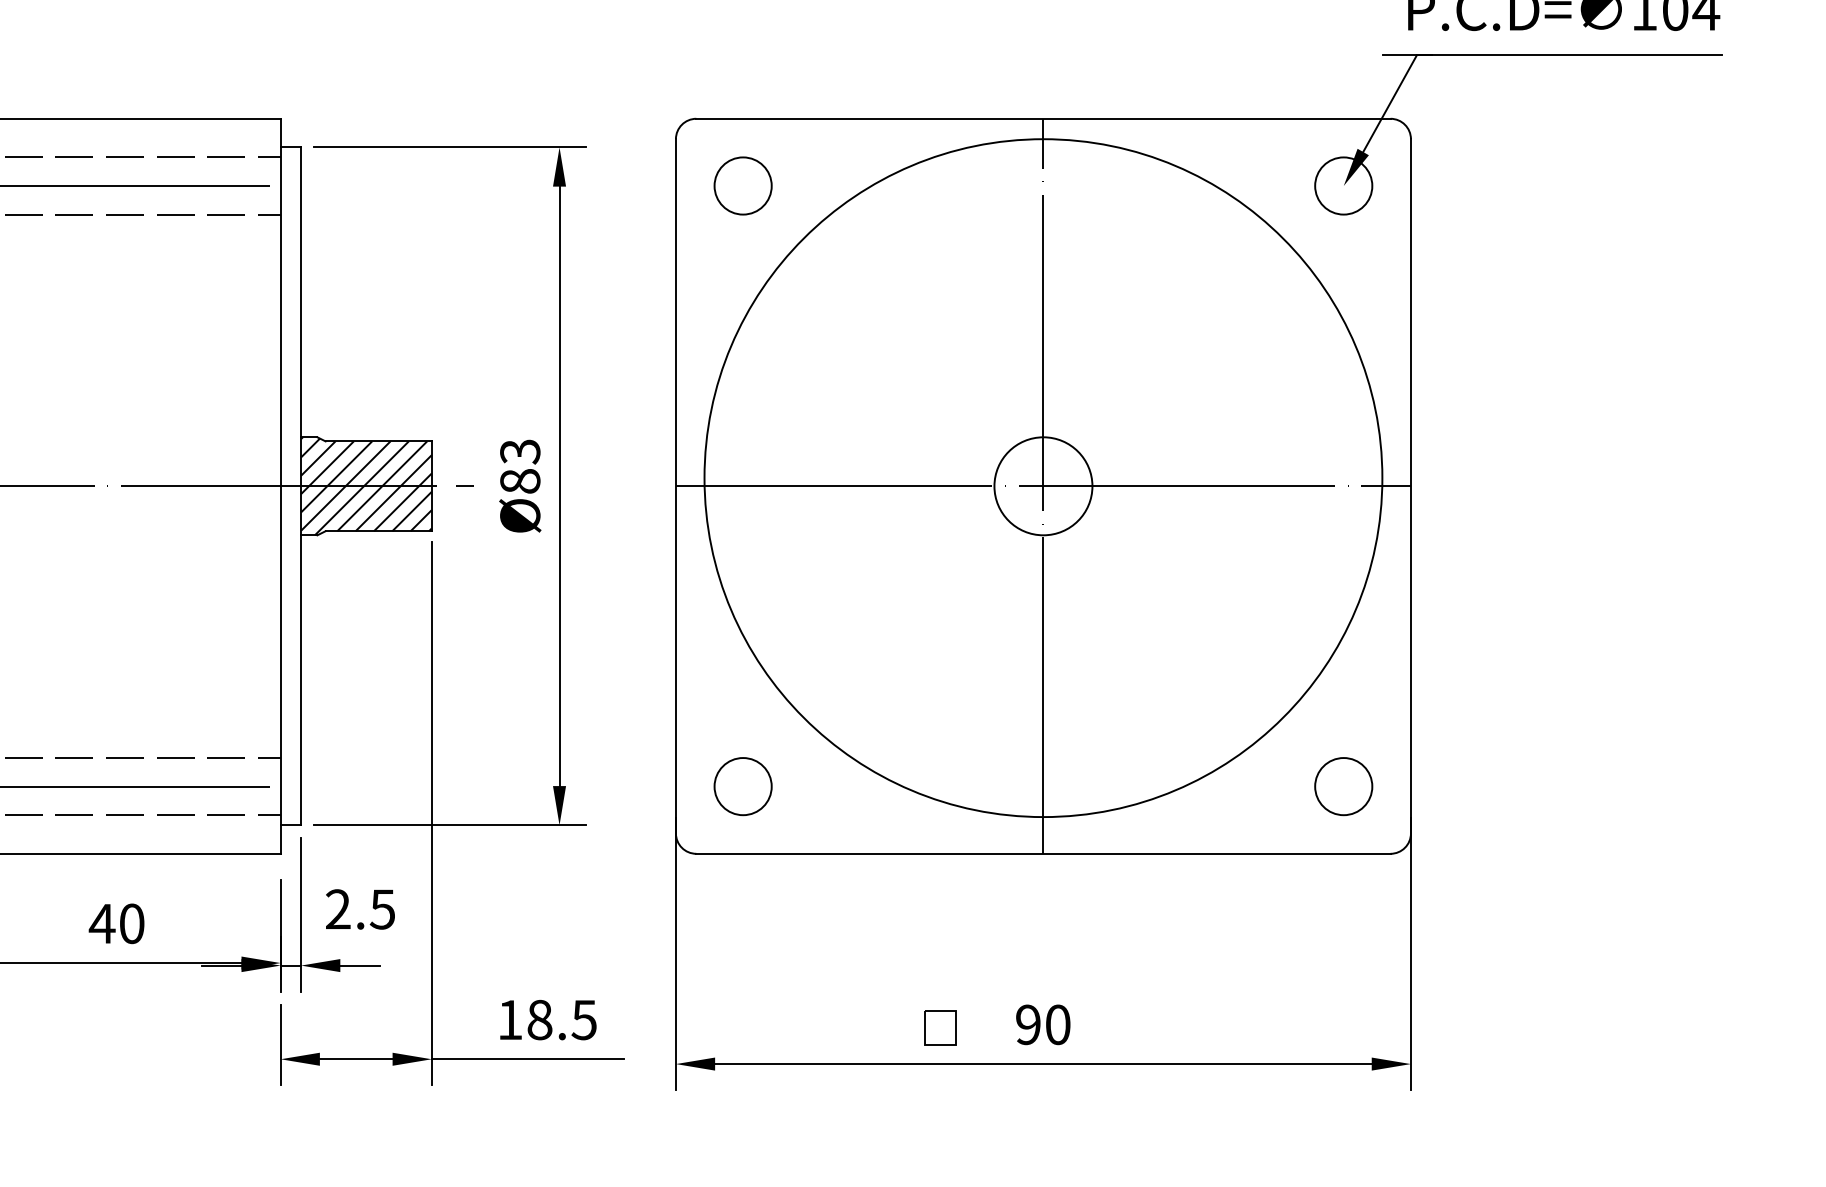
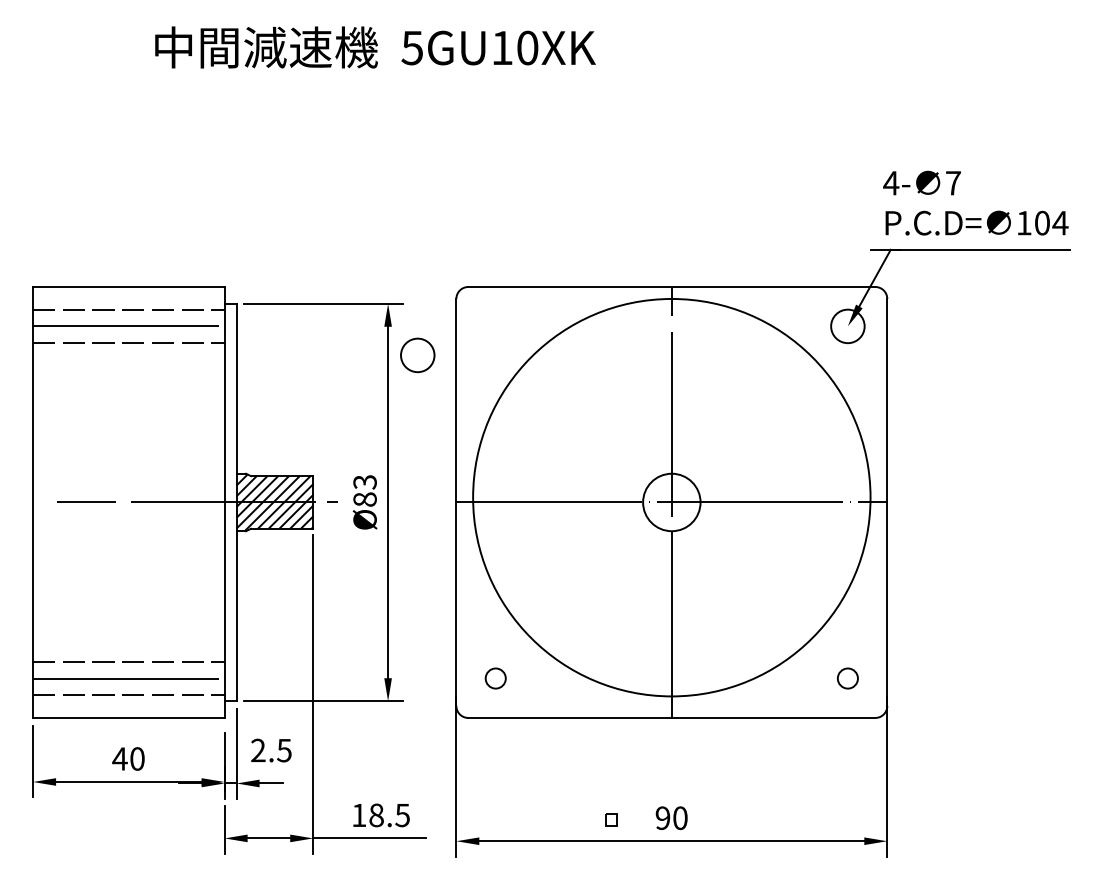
circle: (742, 186) -> (417, 355), moved
circle: (742, 786) -> (495, 678), size x0.6
circle: (1343, 786) -> (847, 678), size x0.6
part: (940, 1027) -> (611, 819), size x0.6

